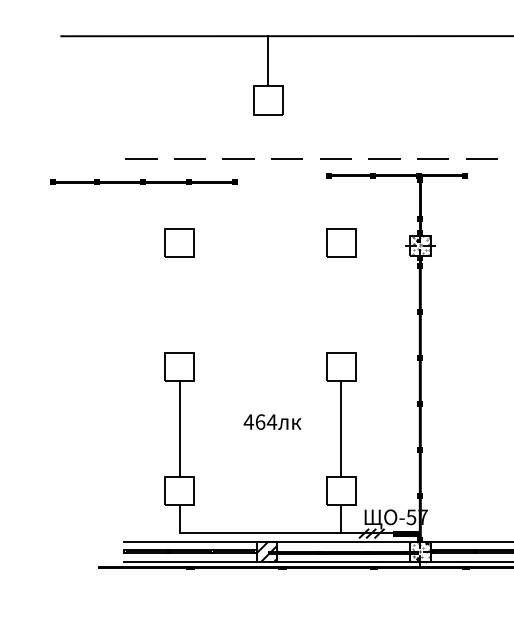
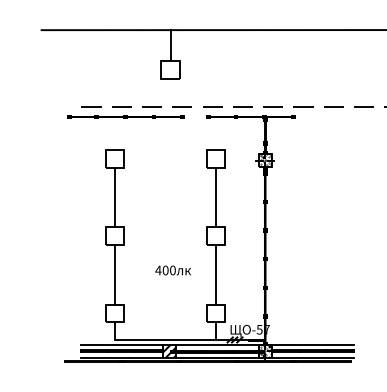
line: (142, 181) -> (125, 116), moved
line: (179, 304) -> (115, 197), added
line: (342, 304) -> (216, 197), added
text: (266, 422) -> (169, 270), 464 -> 400

